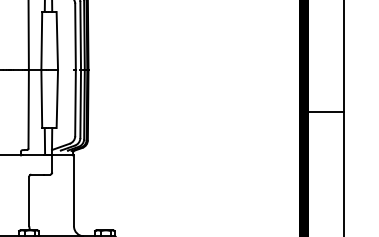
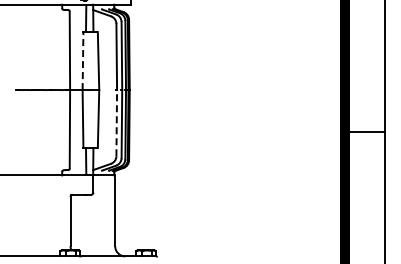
line: (42, 40) -> (83, 60), solid -> dashed
line: (75, 102) -> (116, 122), solid -> dashed

